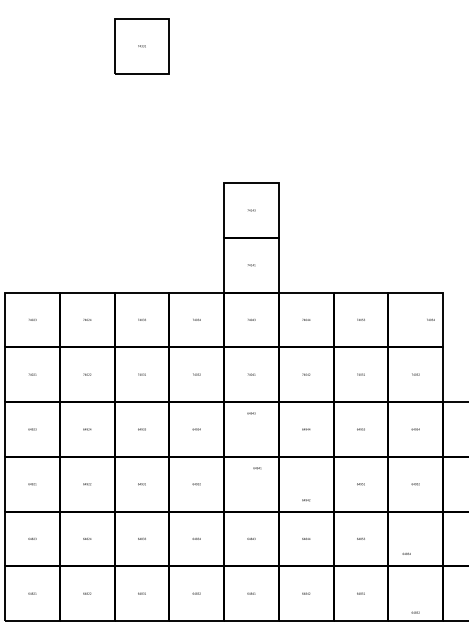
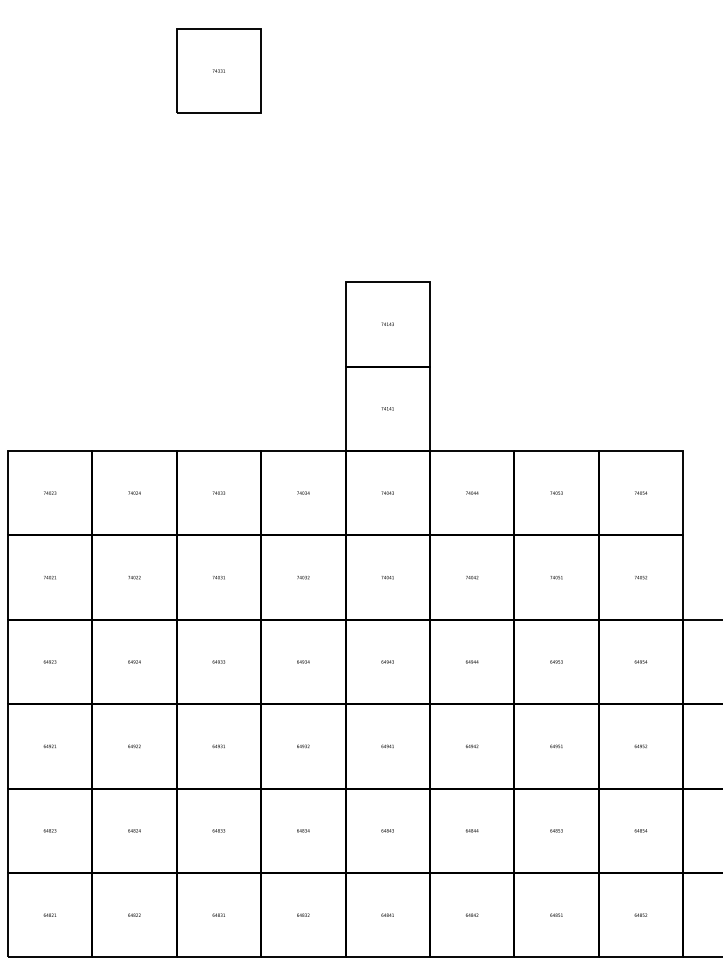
text: (430, 319) -> (640, 492), moved
text: (251, 413) -> (387, 662), moved
text: (257, 468) -> (387, 746), moved
text: (306, 500) -> (472, 746), moved
text: (406, 553) -> (640, 830), moved
text: (415, 612) -> (640, 914), moved

